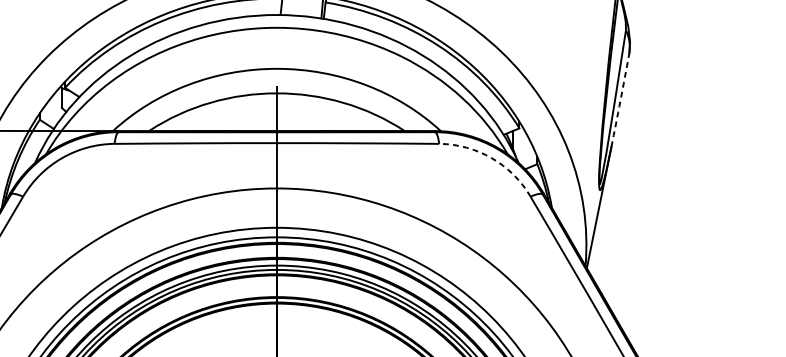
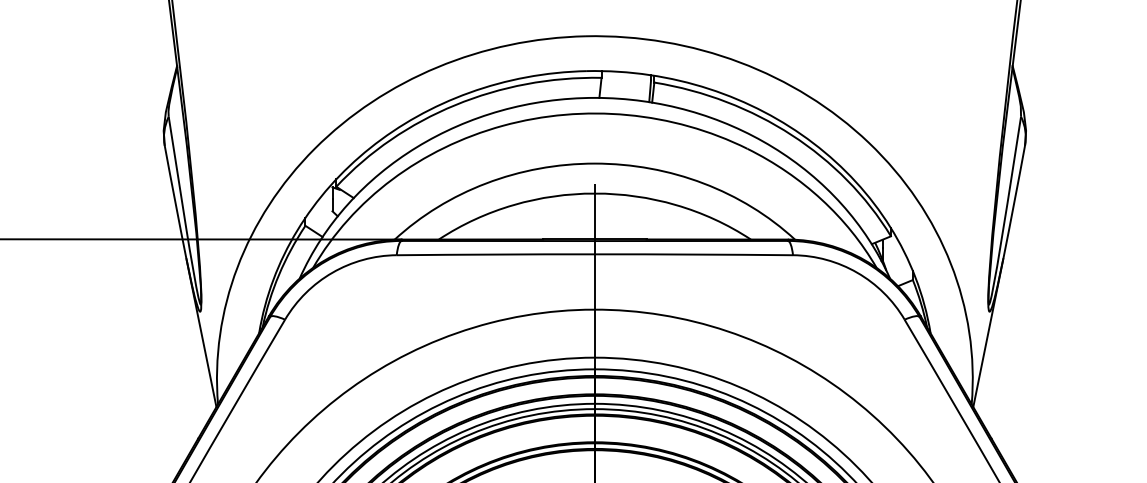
arc: (620, 100) -> (1014, 202), dashed -> solid
arc: (492, 158) -> (857, 272), dashed -> solid

